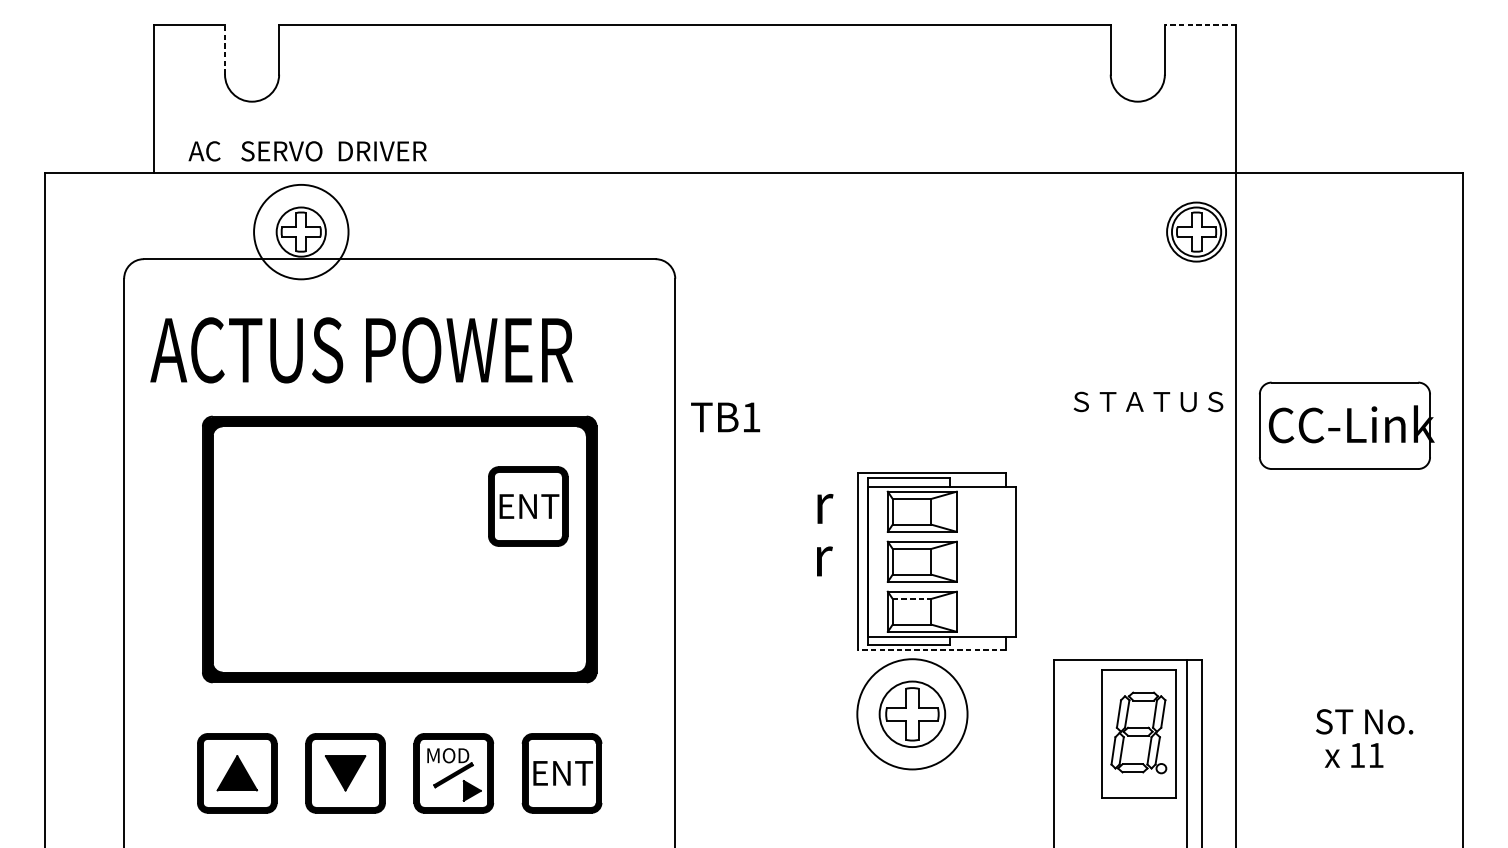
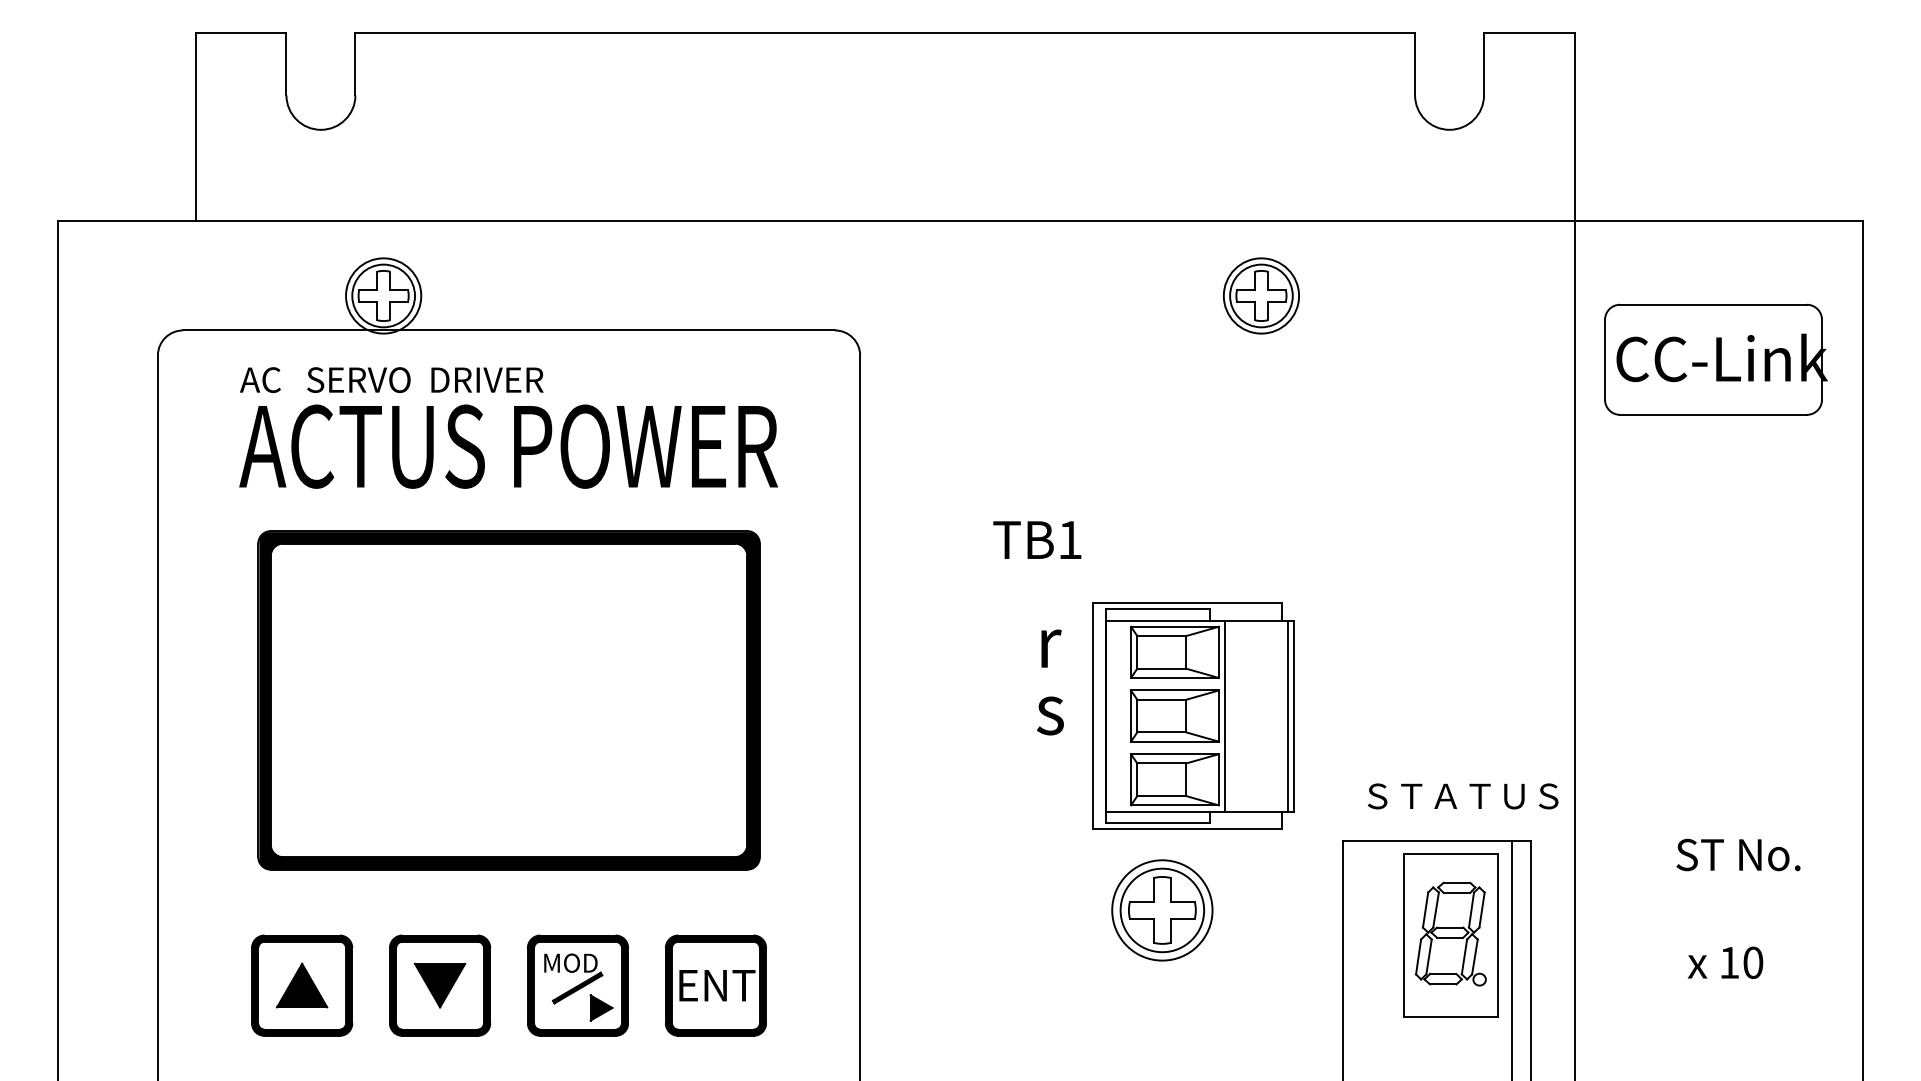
line: (1199, 25) -> (1528, 32), dashed -> solid
line: (225, 49) -> (286, 63), dashed -> solid
text: (307, 150) -> (391, 379), moved
circle: (301, 231) -> (383, 295), size x0.62
part: (1196, 231) -> (1261, 295), moved
text: (361, 350) -> (508, 446), moved
text: (1147, 402) -> (1462, 796), moved
text: (725, 416) -> (1037, 539), moved
part: (1346, 425) -> (1715, 359), moved
part: (527, 506) -> (672, 645), removed
text: (823, 561) -> (1049, 715), r -> s
line: (961, 561) -> (1225, 715), added
line: (1010, 561) -> (1287, 715), added
line: (912, 599) -> (1162, 763), dashed -> solid
line: (931, 650) -> (1186, 828), dashed -> solid
circle: (912, 714) -> (1162, 910), size x0.71
text: (1364, 721) -> (1738, 854), moved
text: (1376, 755) -> (1753, 962), 11 -> 10

